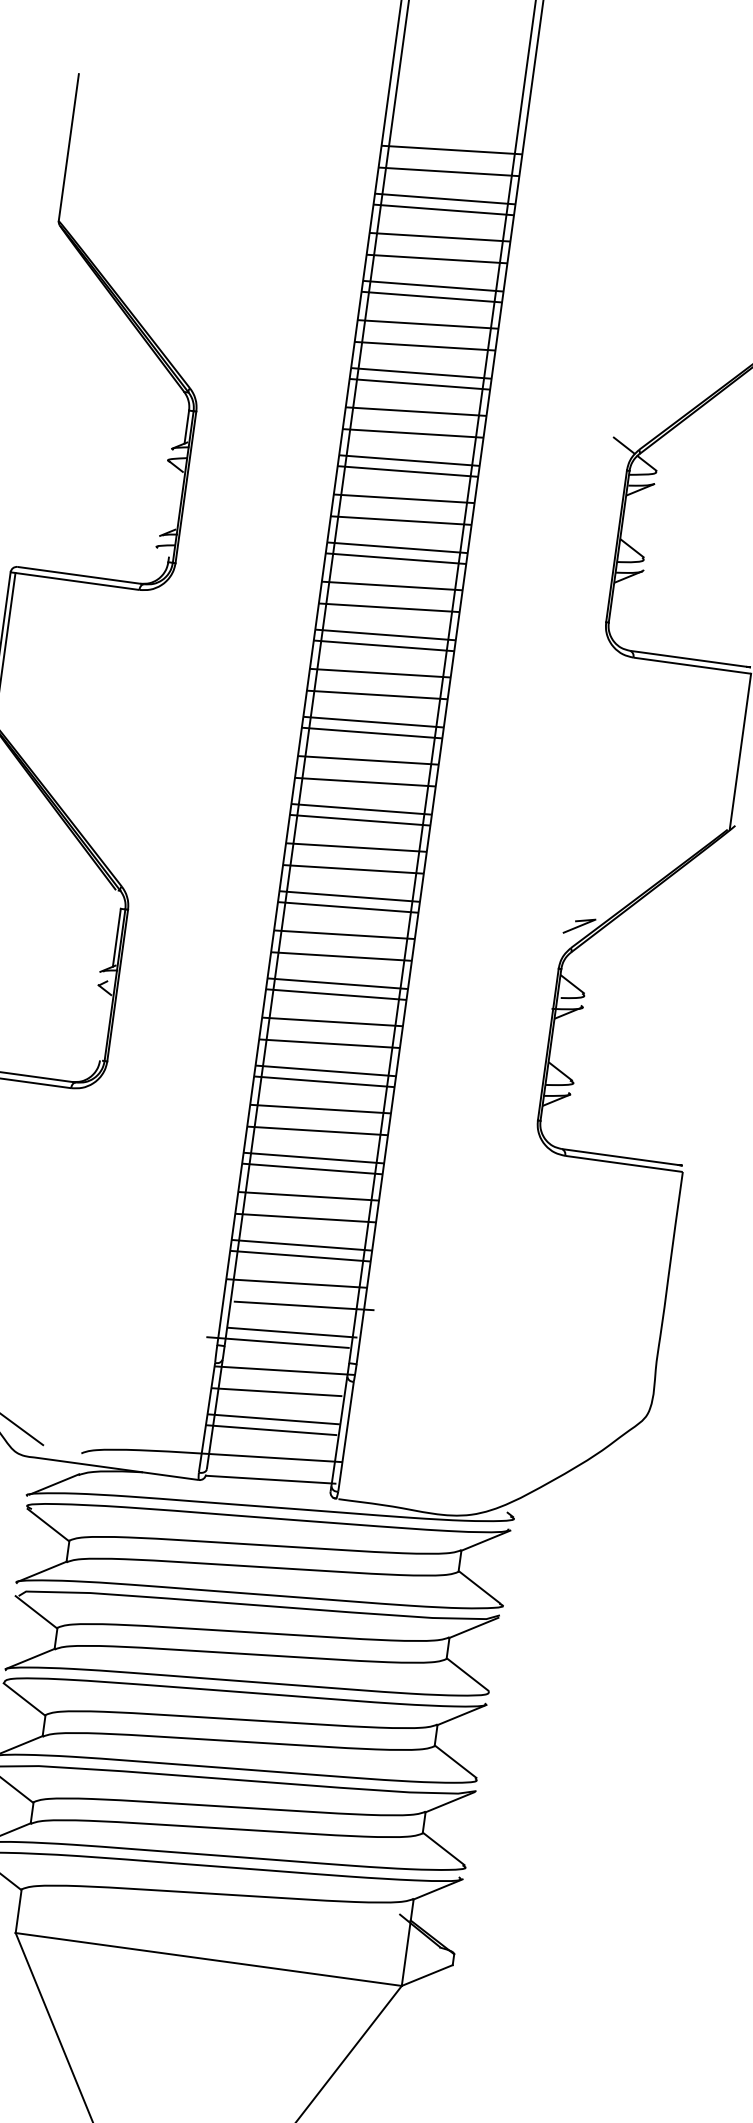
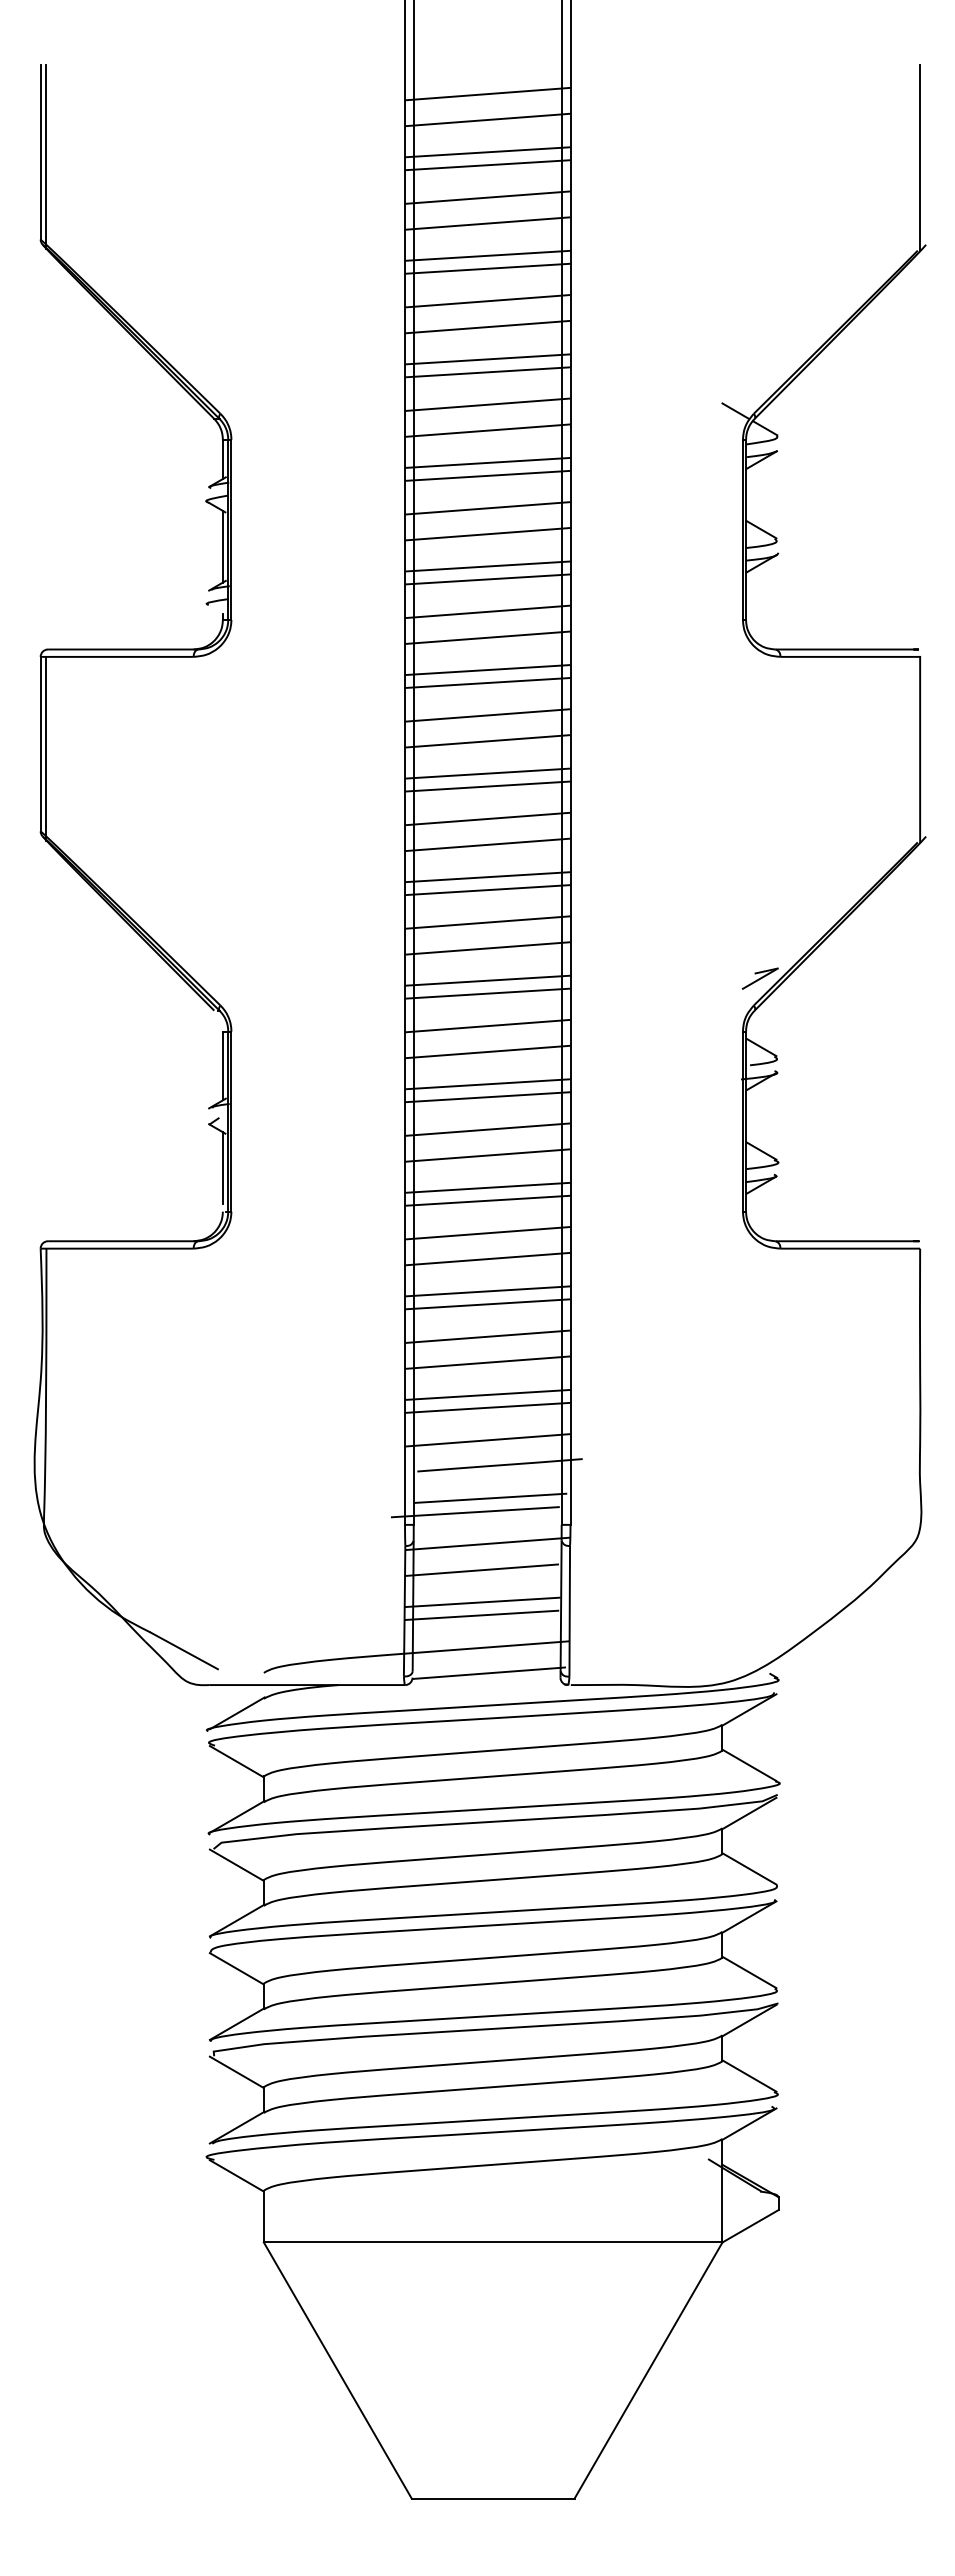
line: (73, 151) -> (46, 156), added
line: (176, 500) -> (222, 546), added
line: (104, 1023) -> (222, 1167), added

